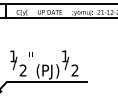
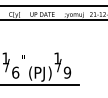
text: (22, 70) -> (14, 72), 2 -> 6
text: (74, 70) -> (66, 72), 2 -> 9

